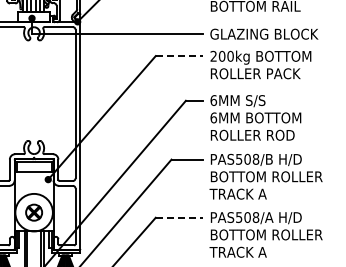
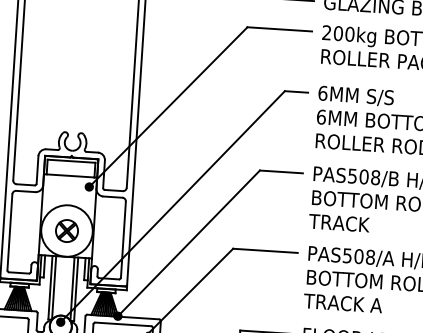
line: (179, 56) -> (279, 29), dashed -> solid
text: (262, 193) -> (381, 224), TRACK A -> TRACK
line: (179, 217) -> (265, 250), dashed -> solid

